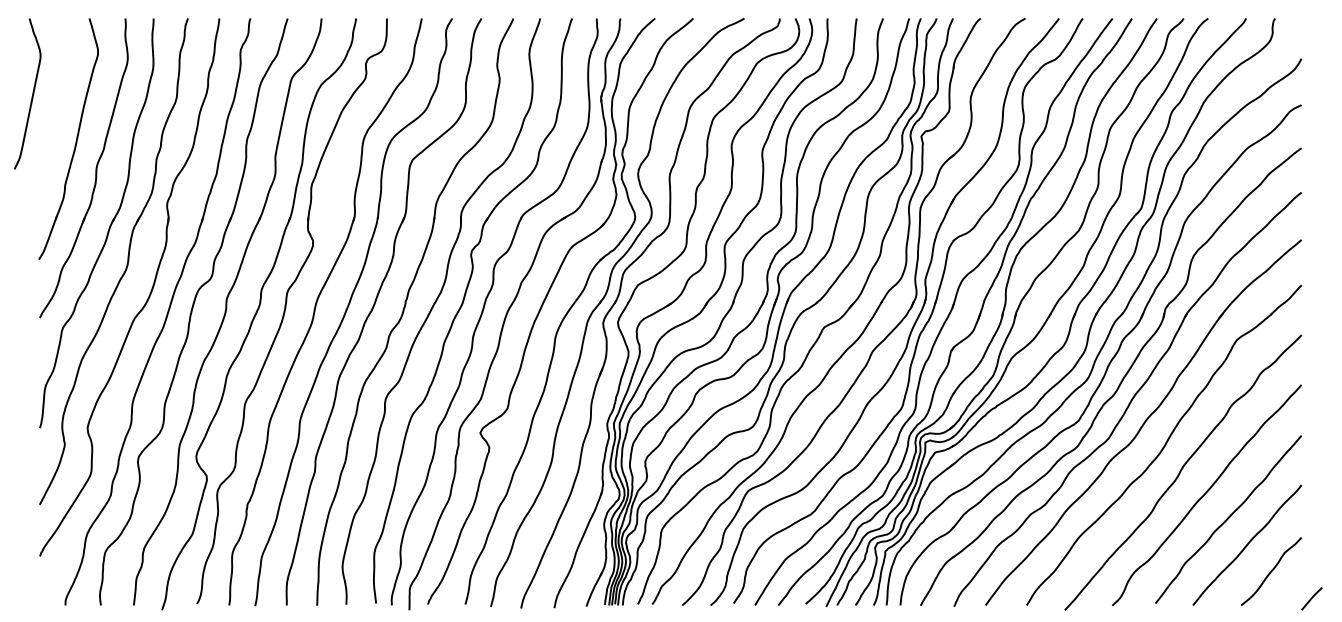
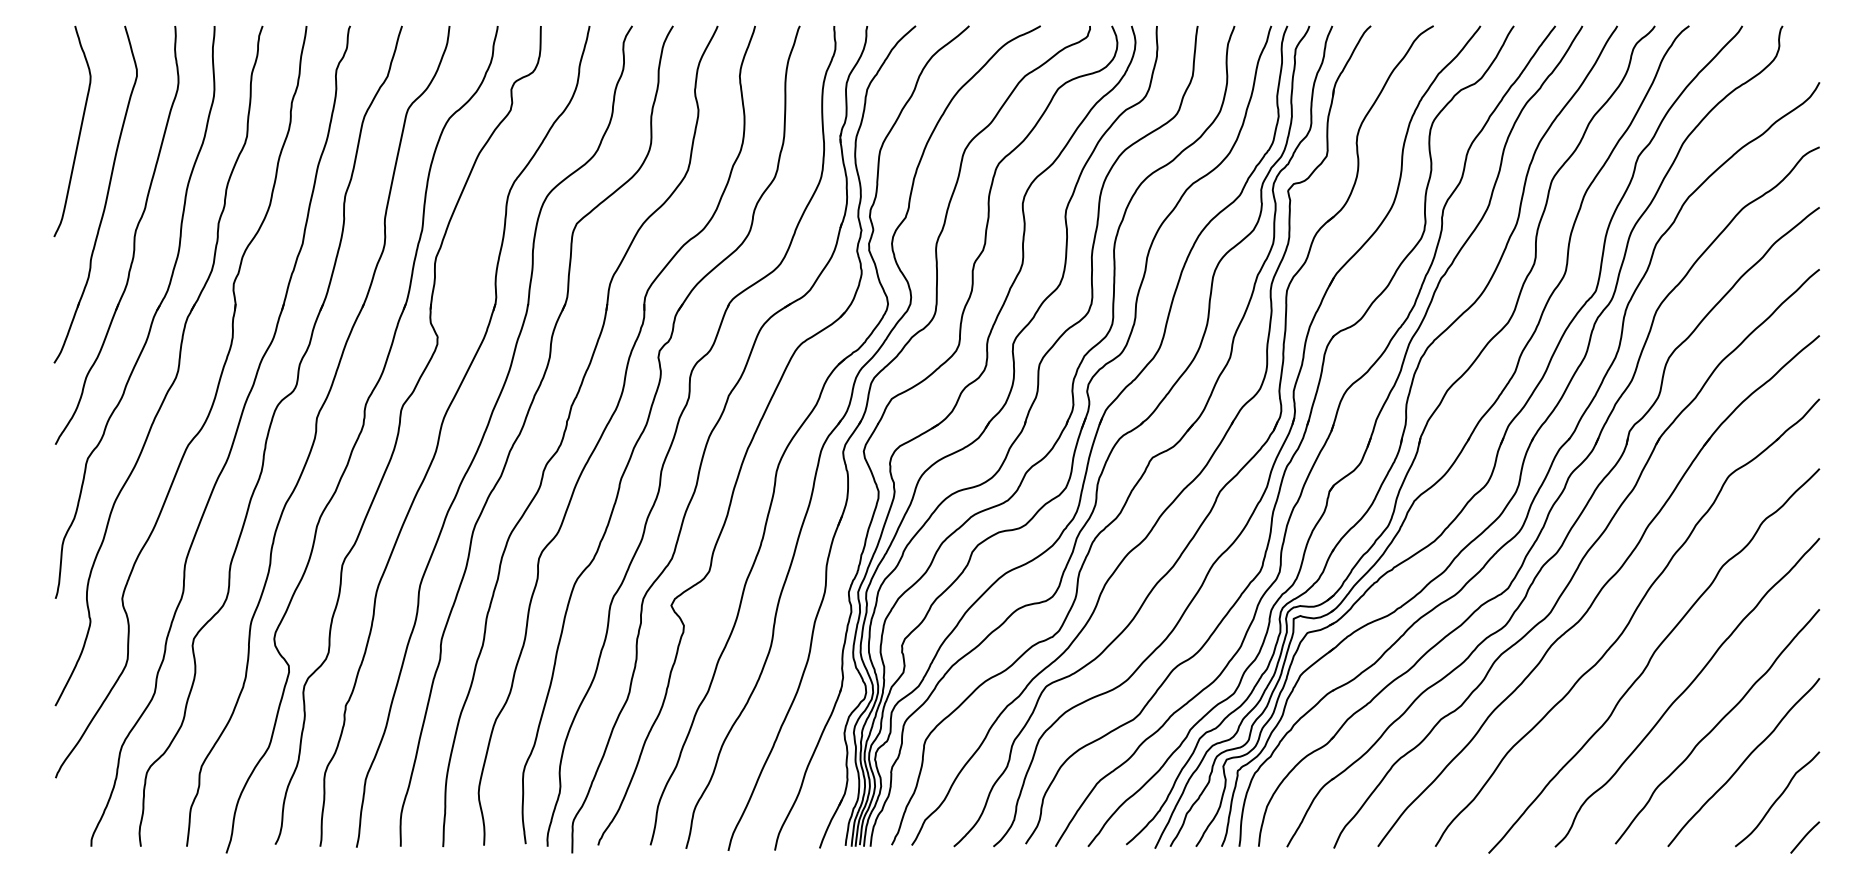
curve: (31, 96) -> (78, 134), moved
line: (1312, 598) -> (1805, 837), moved

